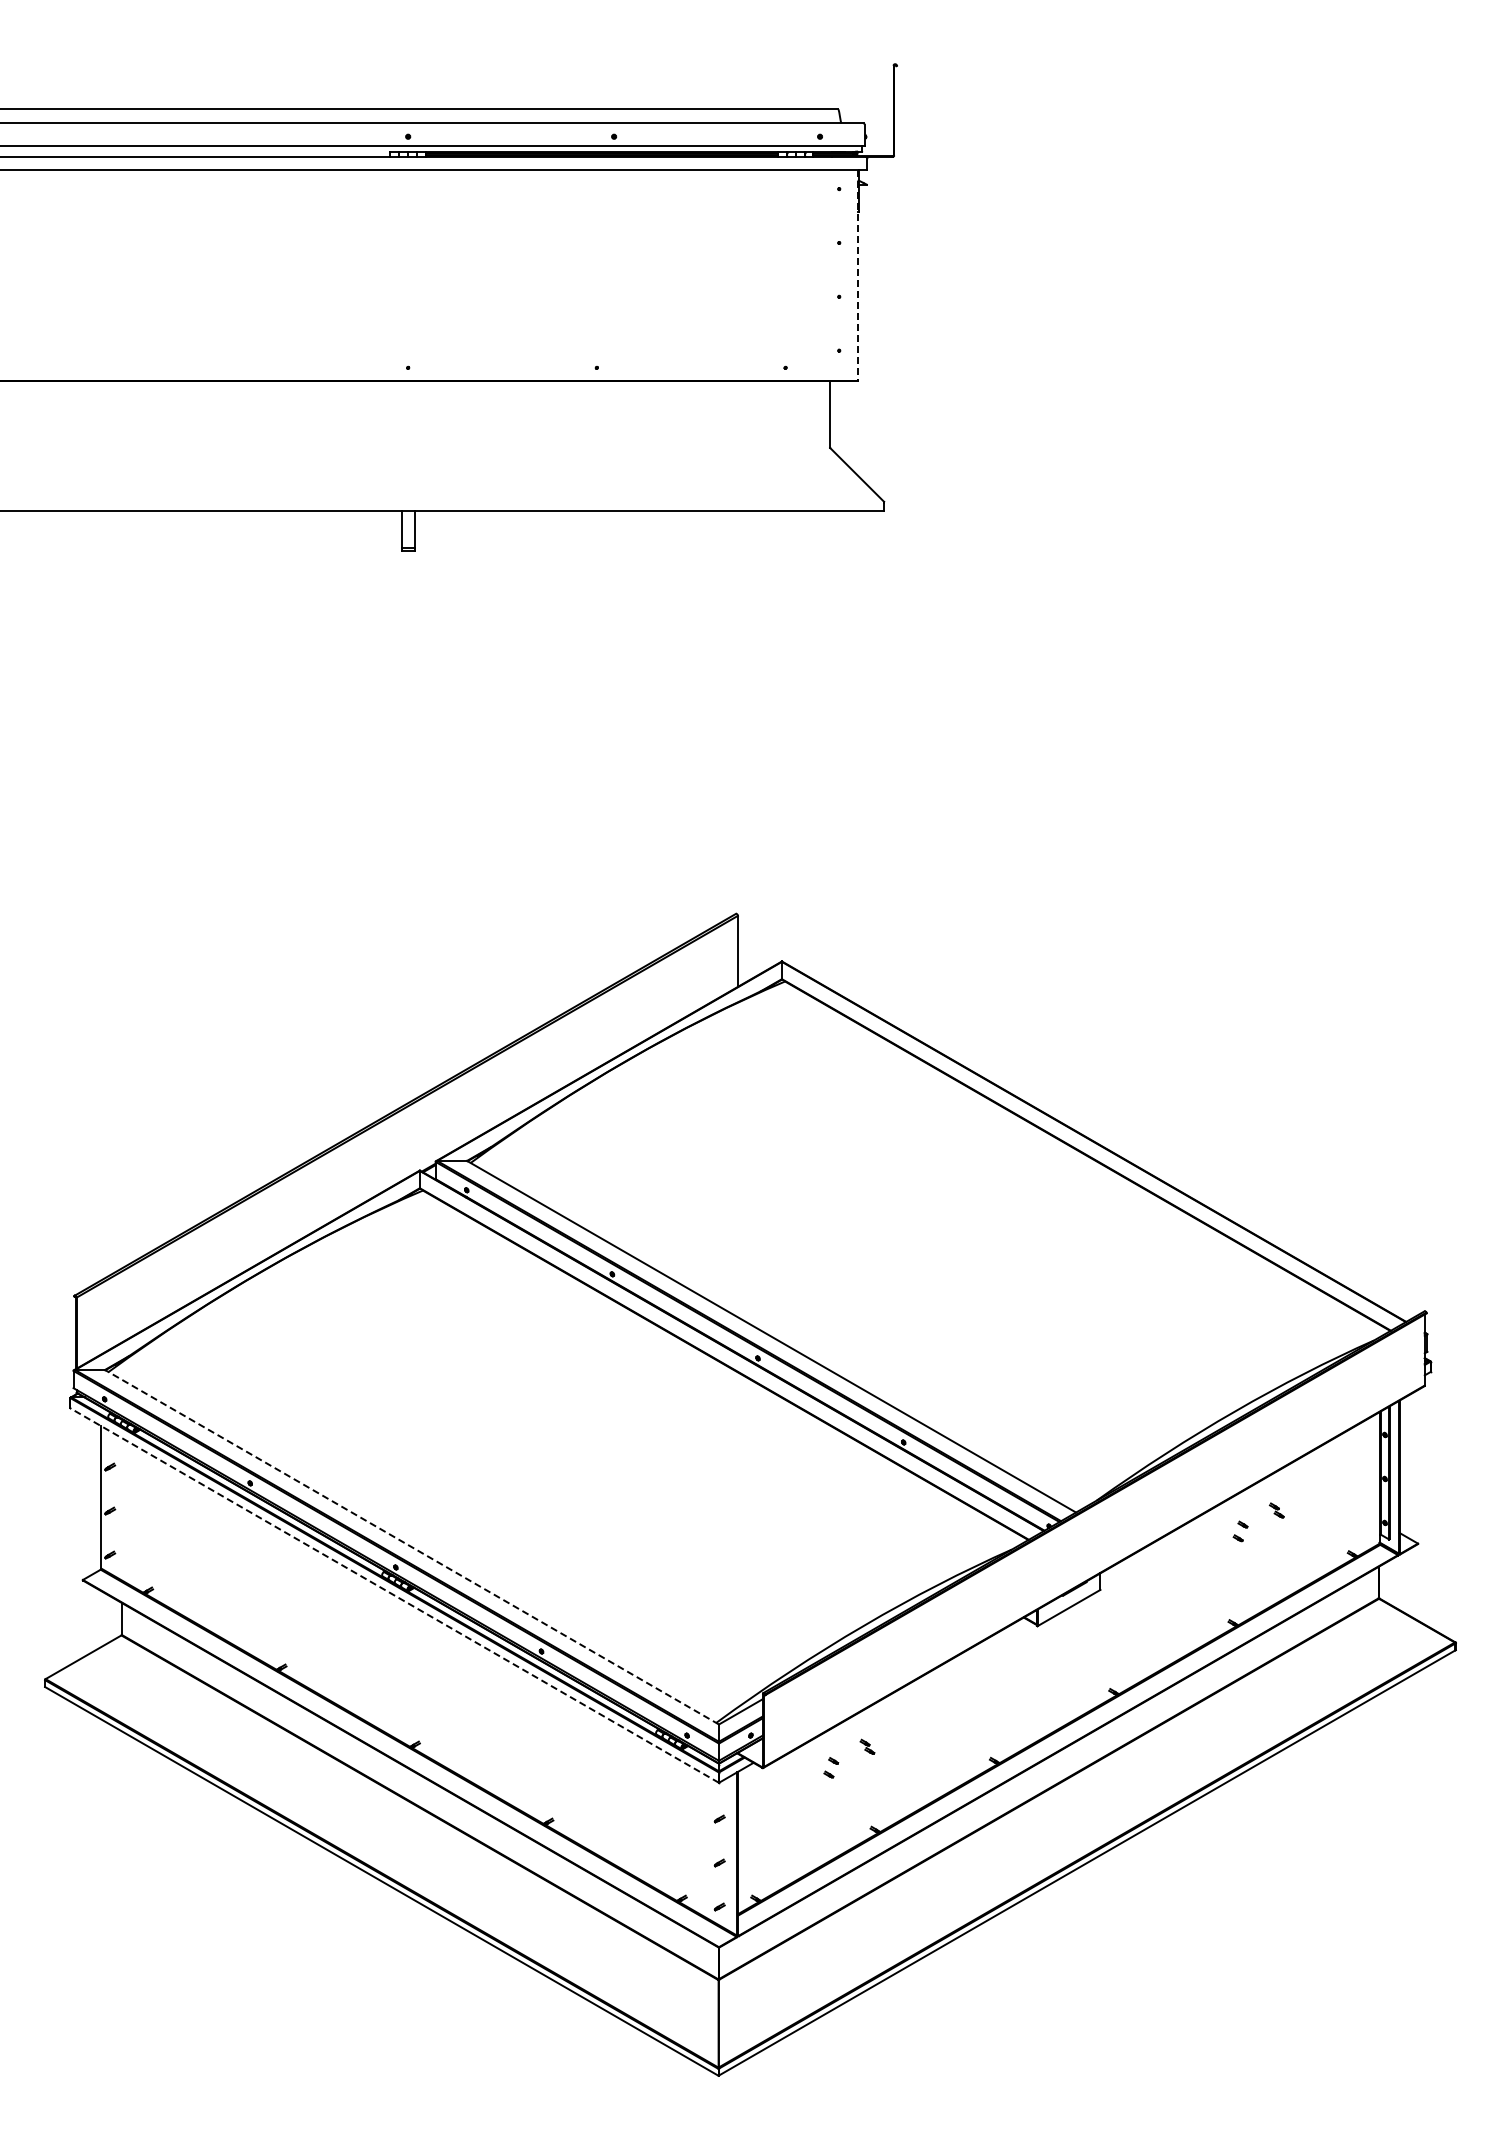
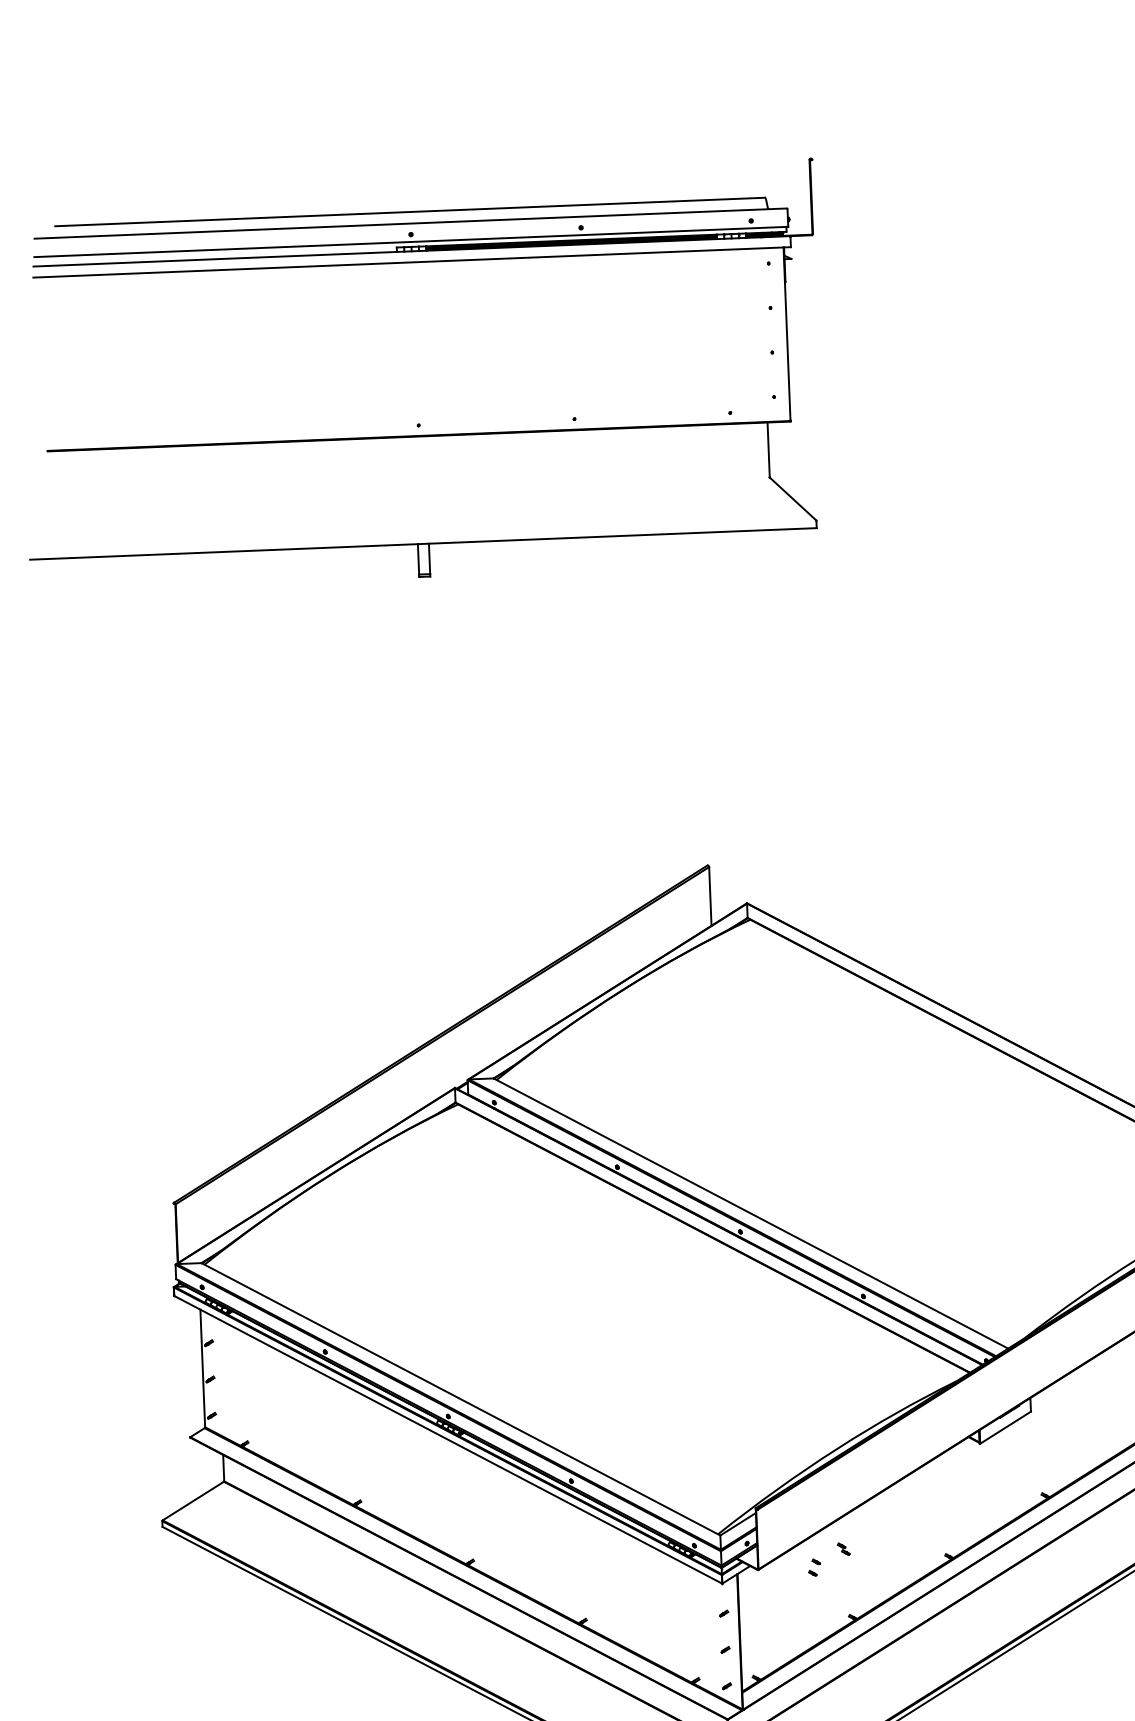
line: (857, 275) -> (786, 334), dashed -> solid
line: (411, 1547) -> (460, 1399), dashed -> solid
line: (394, 1595) -> (448, 1439), dashed -> solid

